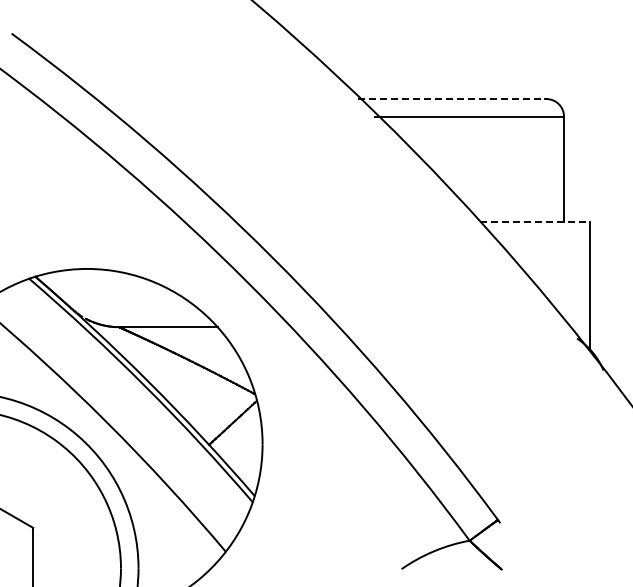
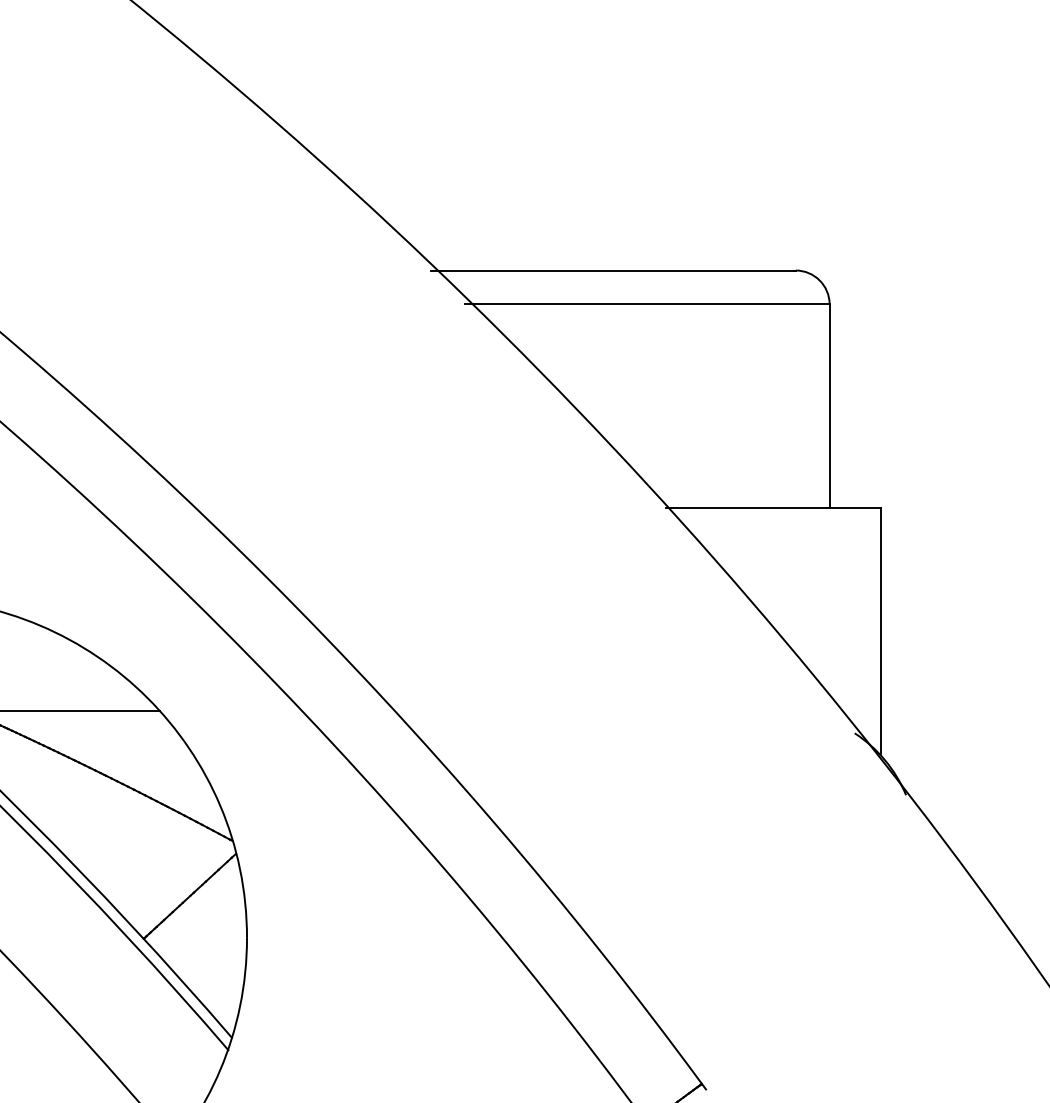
line: (452, 99) -> (614, 271), dashed -> solid
line: (535, 221) -> (774, 507), dashed -> solid

